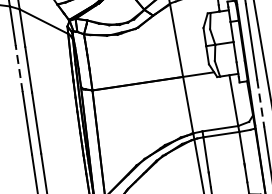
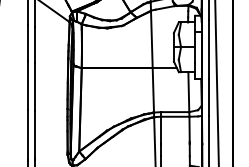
line: (19, 67) -> (28, 42), dashed -> solid
line: (261, 103) -> (209, 97), dashed -> solid

